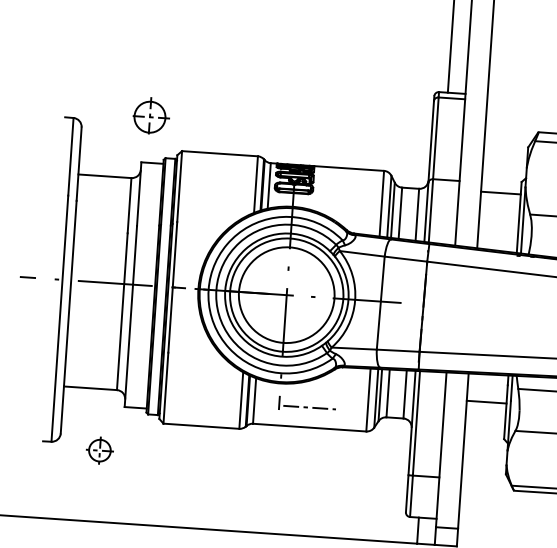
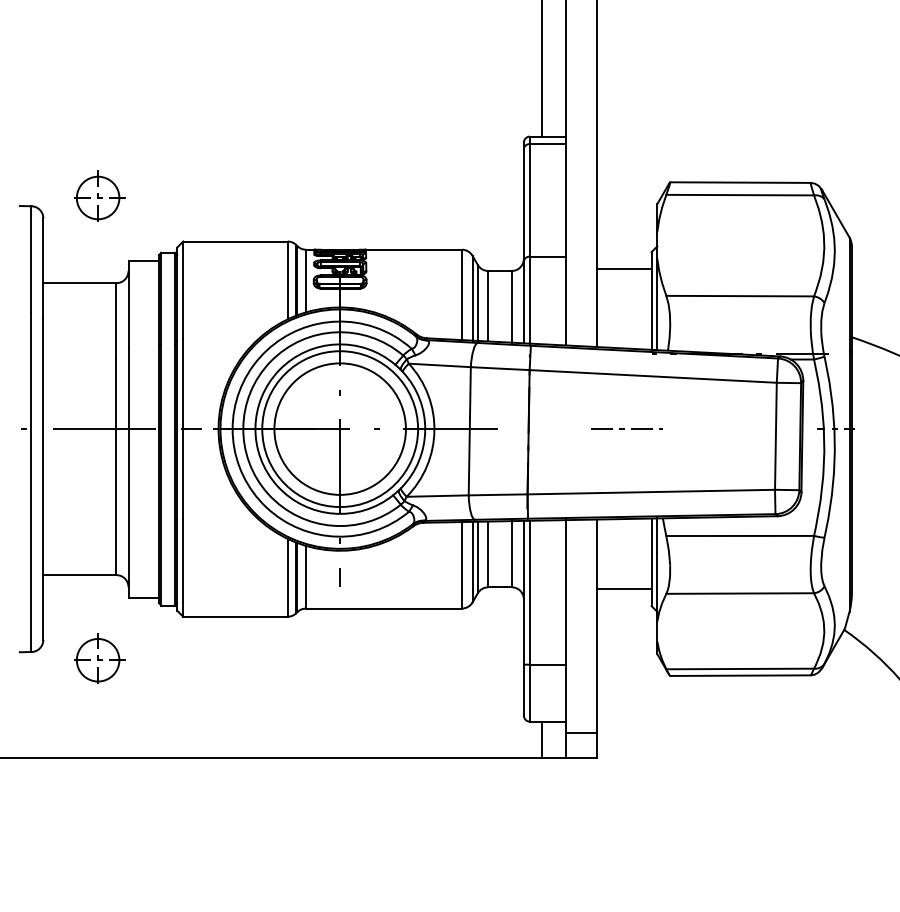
part: (151, 115) -> (99, 195), moved
line: (486, 402) -> (623, 589), moved
line: (307, 407) -> (624, 428), moved
part: (100, 449) -> (99, 658), size x1.43

